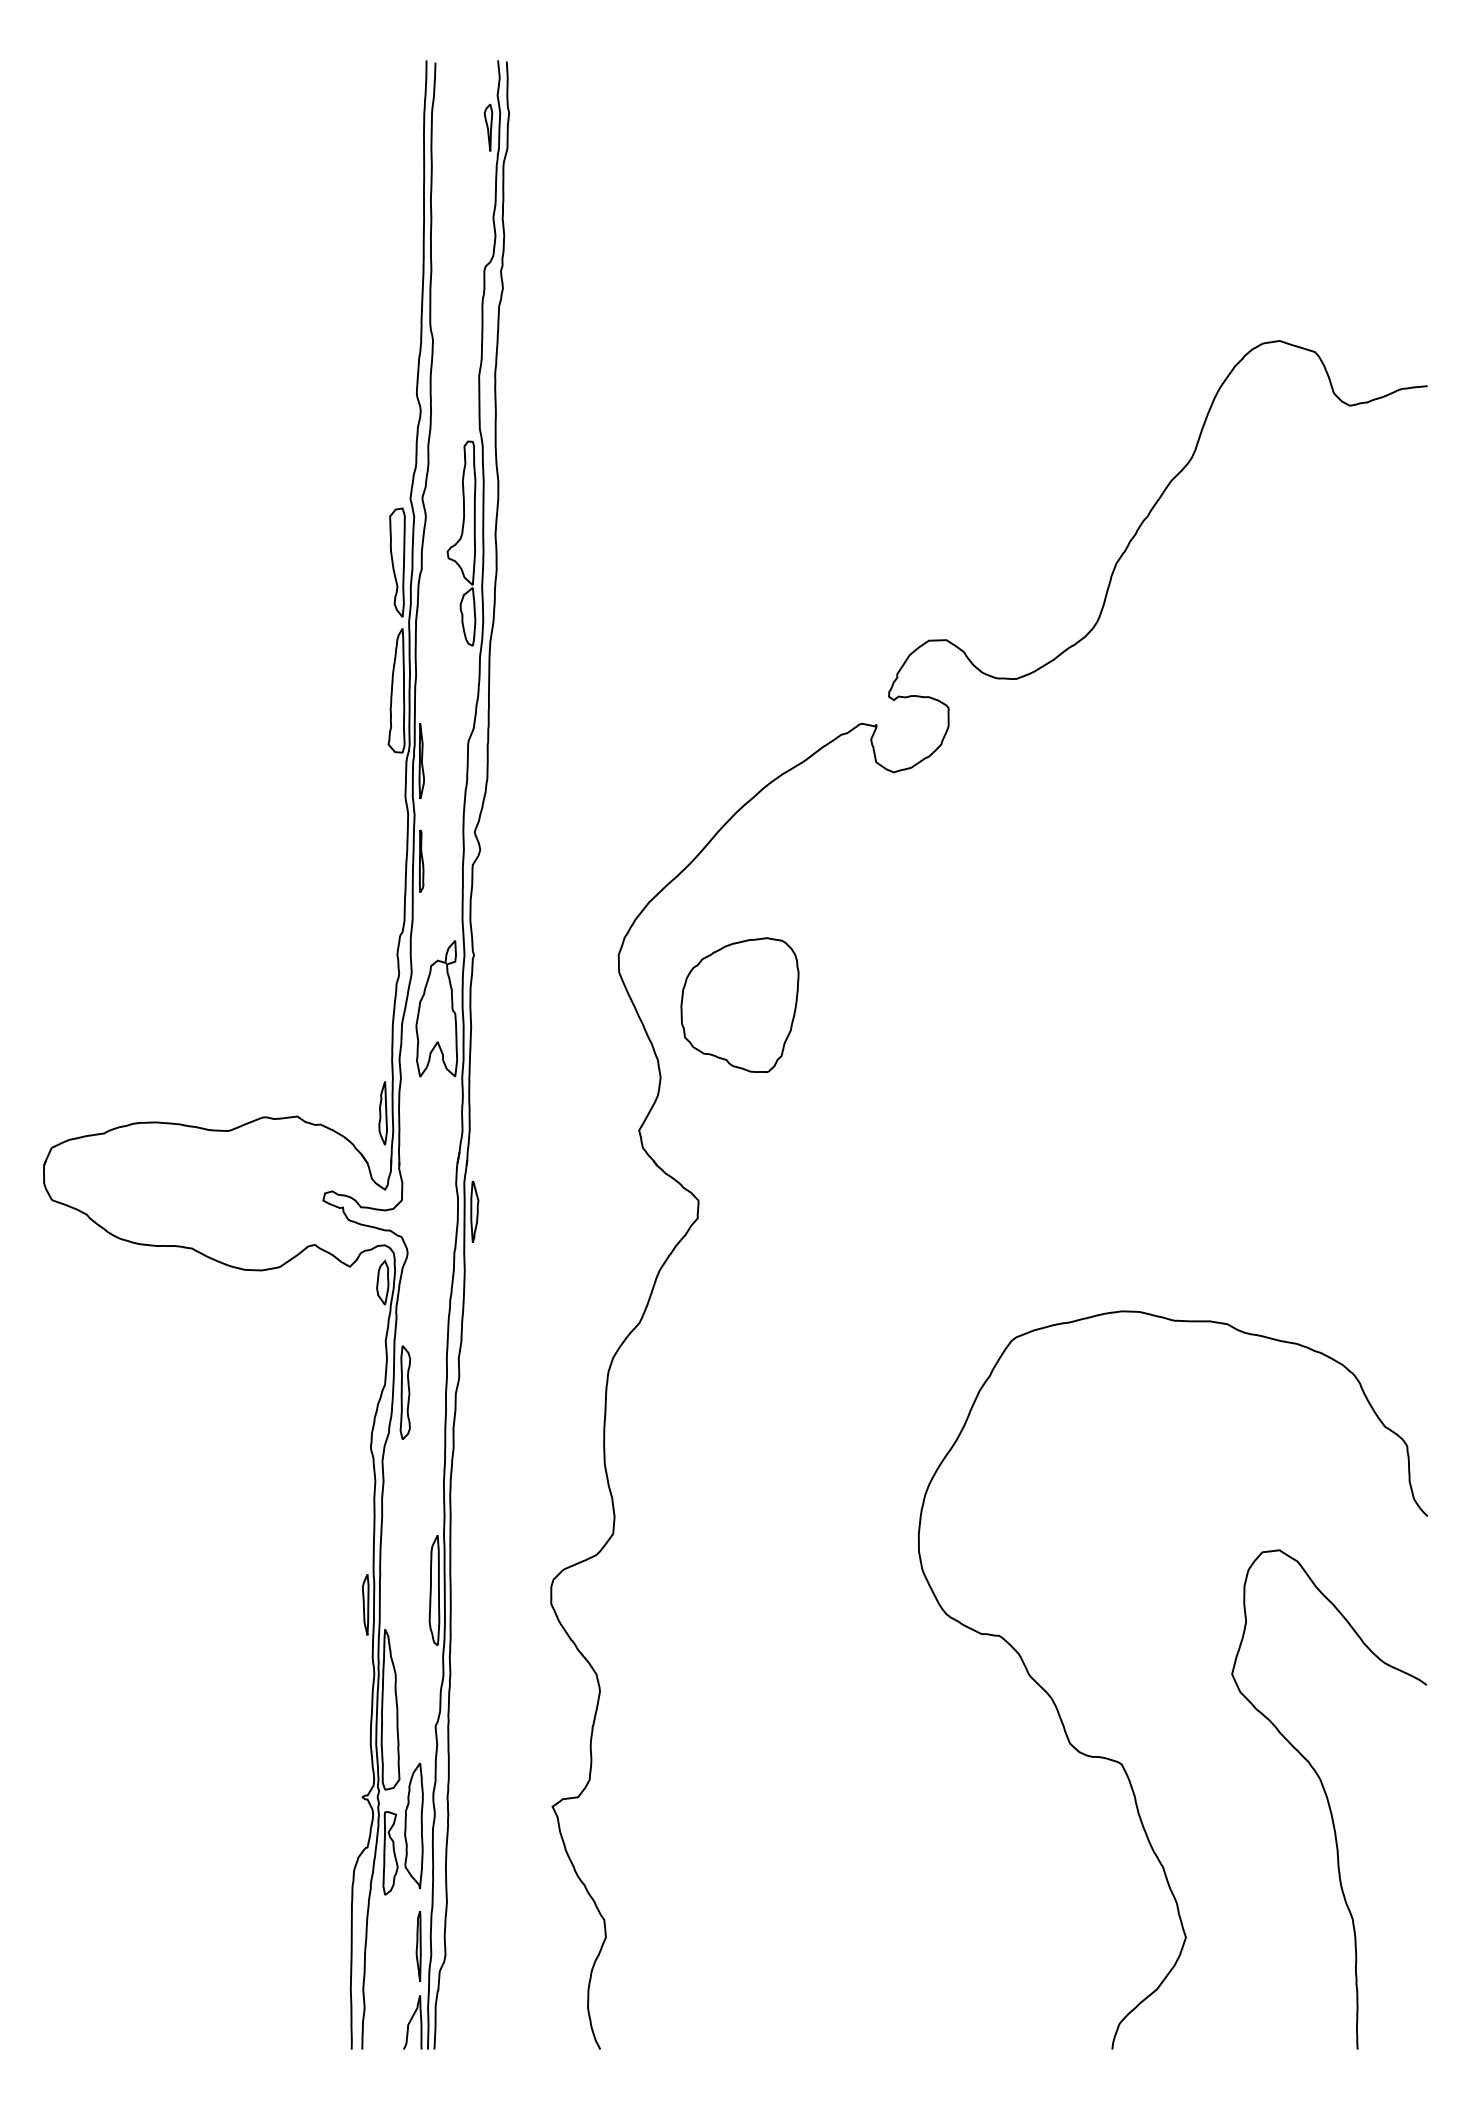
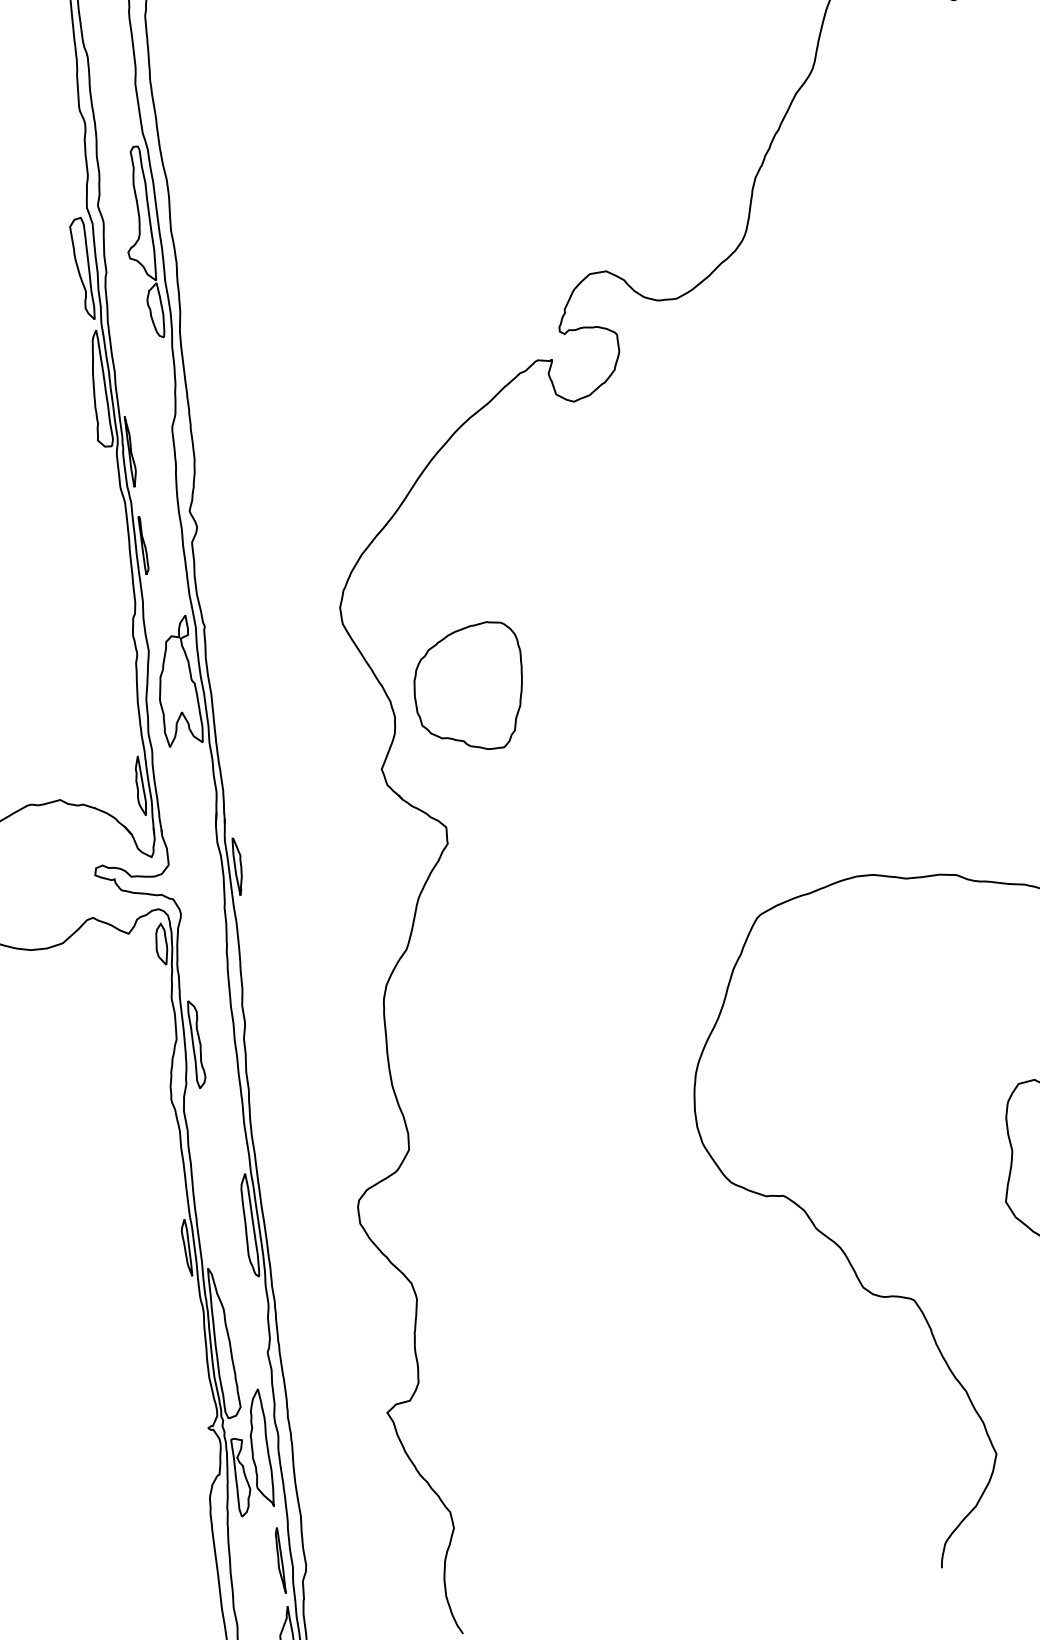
part: (739, 1004) -> (468, 687), moved

